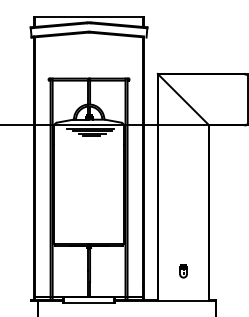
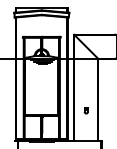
part: (181, 271) -> (85, 110), moved

